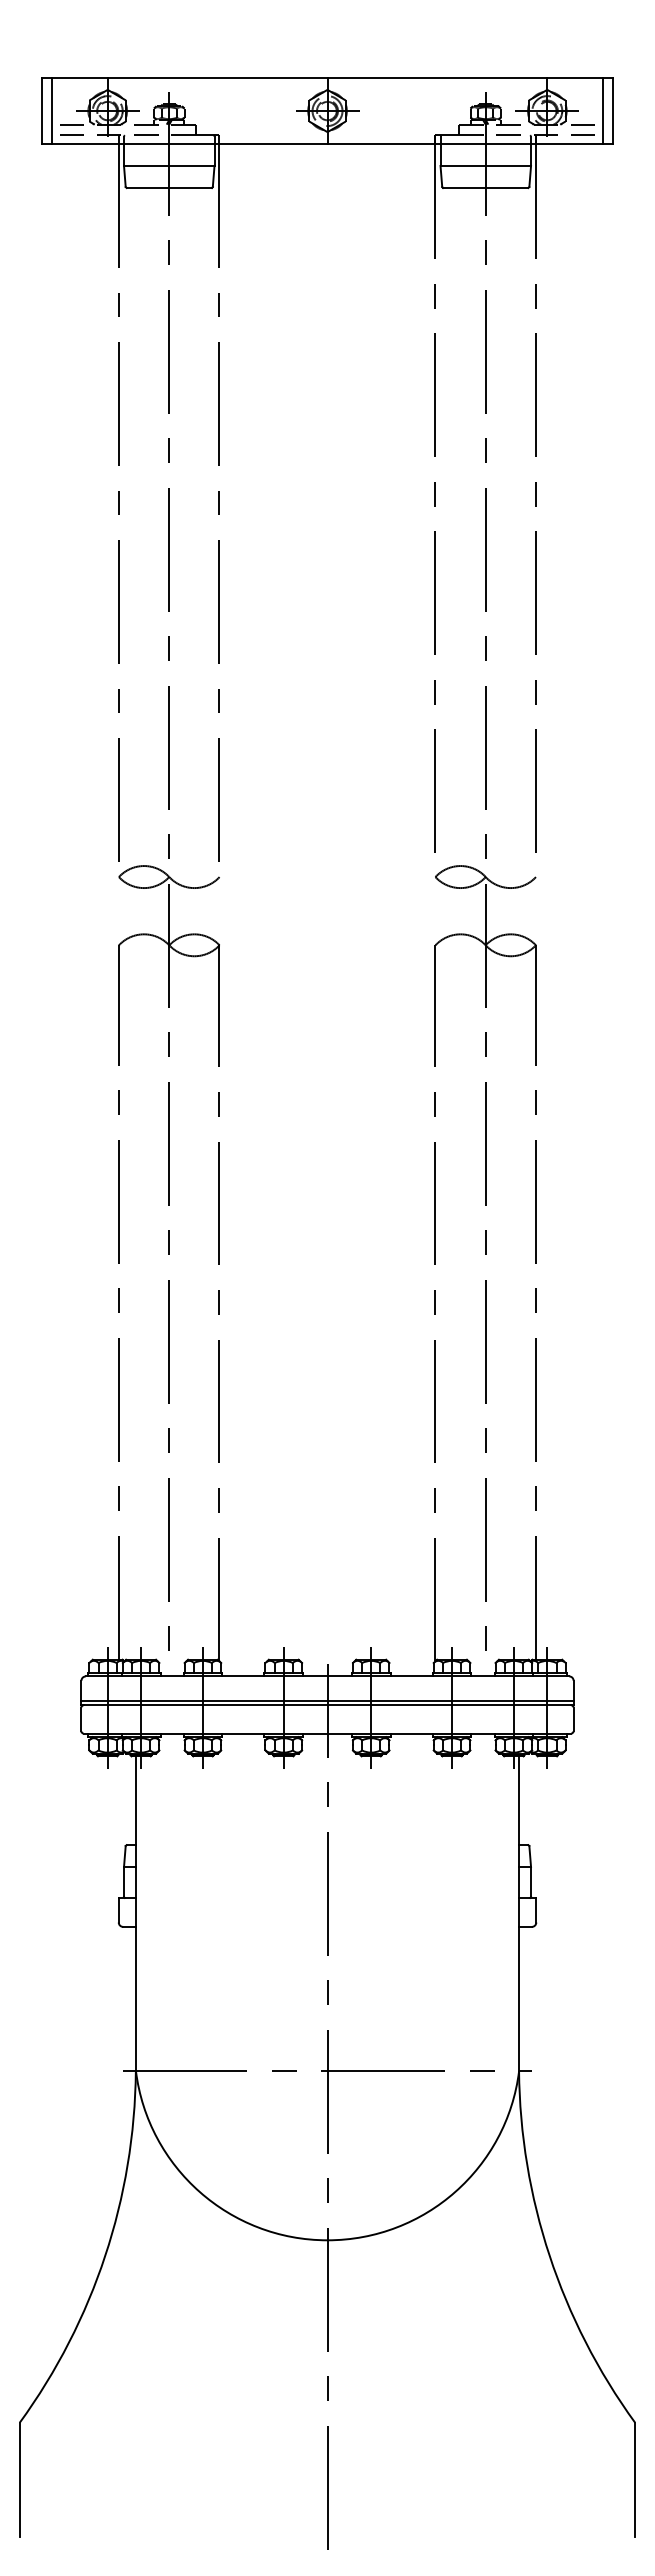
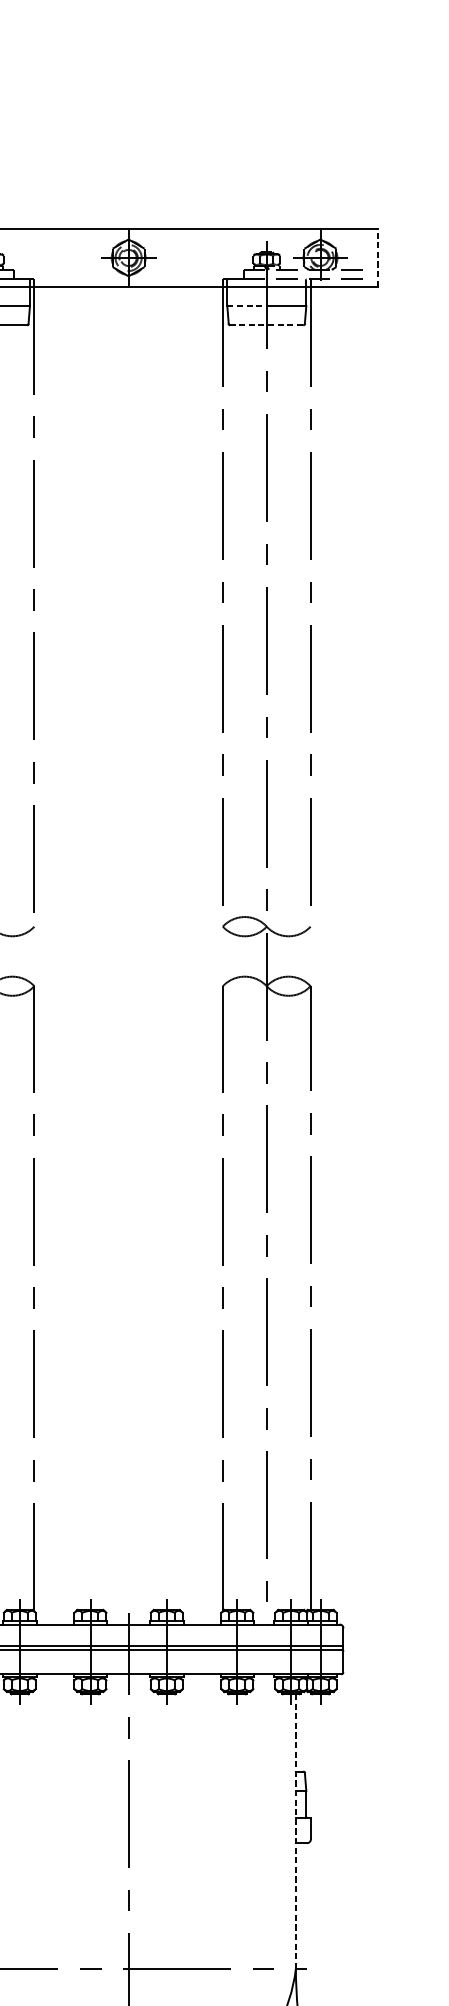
line: (602, 111) -> (368, 258), removed
line: (613, 111) -> (378, 258), solid -> dashed
line: (463, 165) -> (247, 305), solid -> dashed
line: (485, 188) -> (266, 325), solid -> dashed
line: (519, 1913) -> (296, 1831), solid -> dashed

